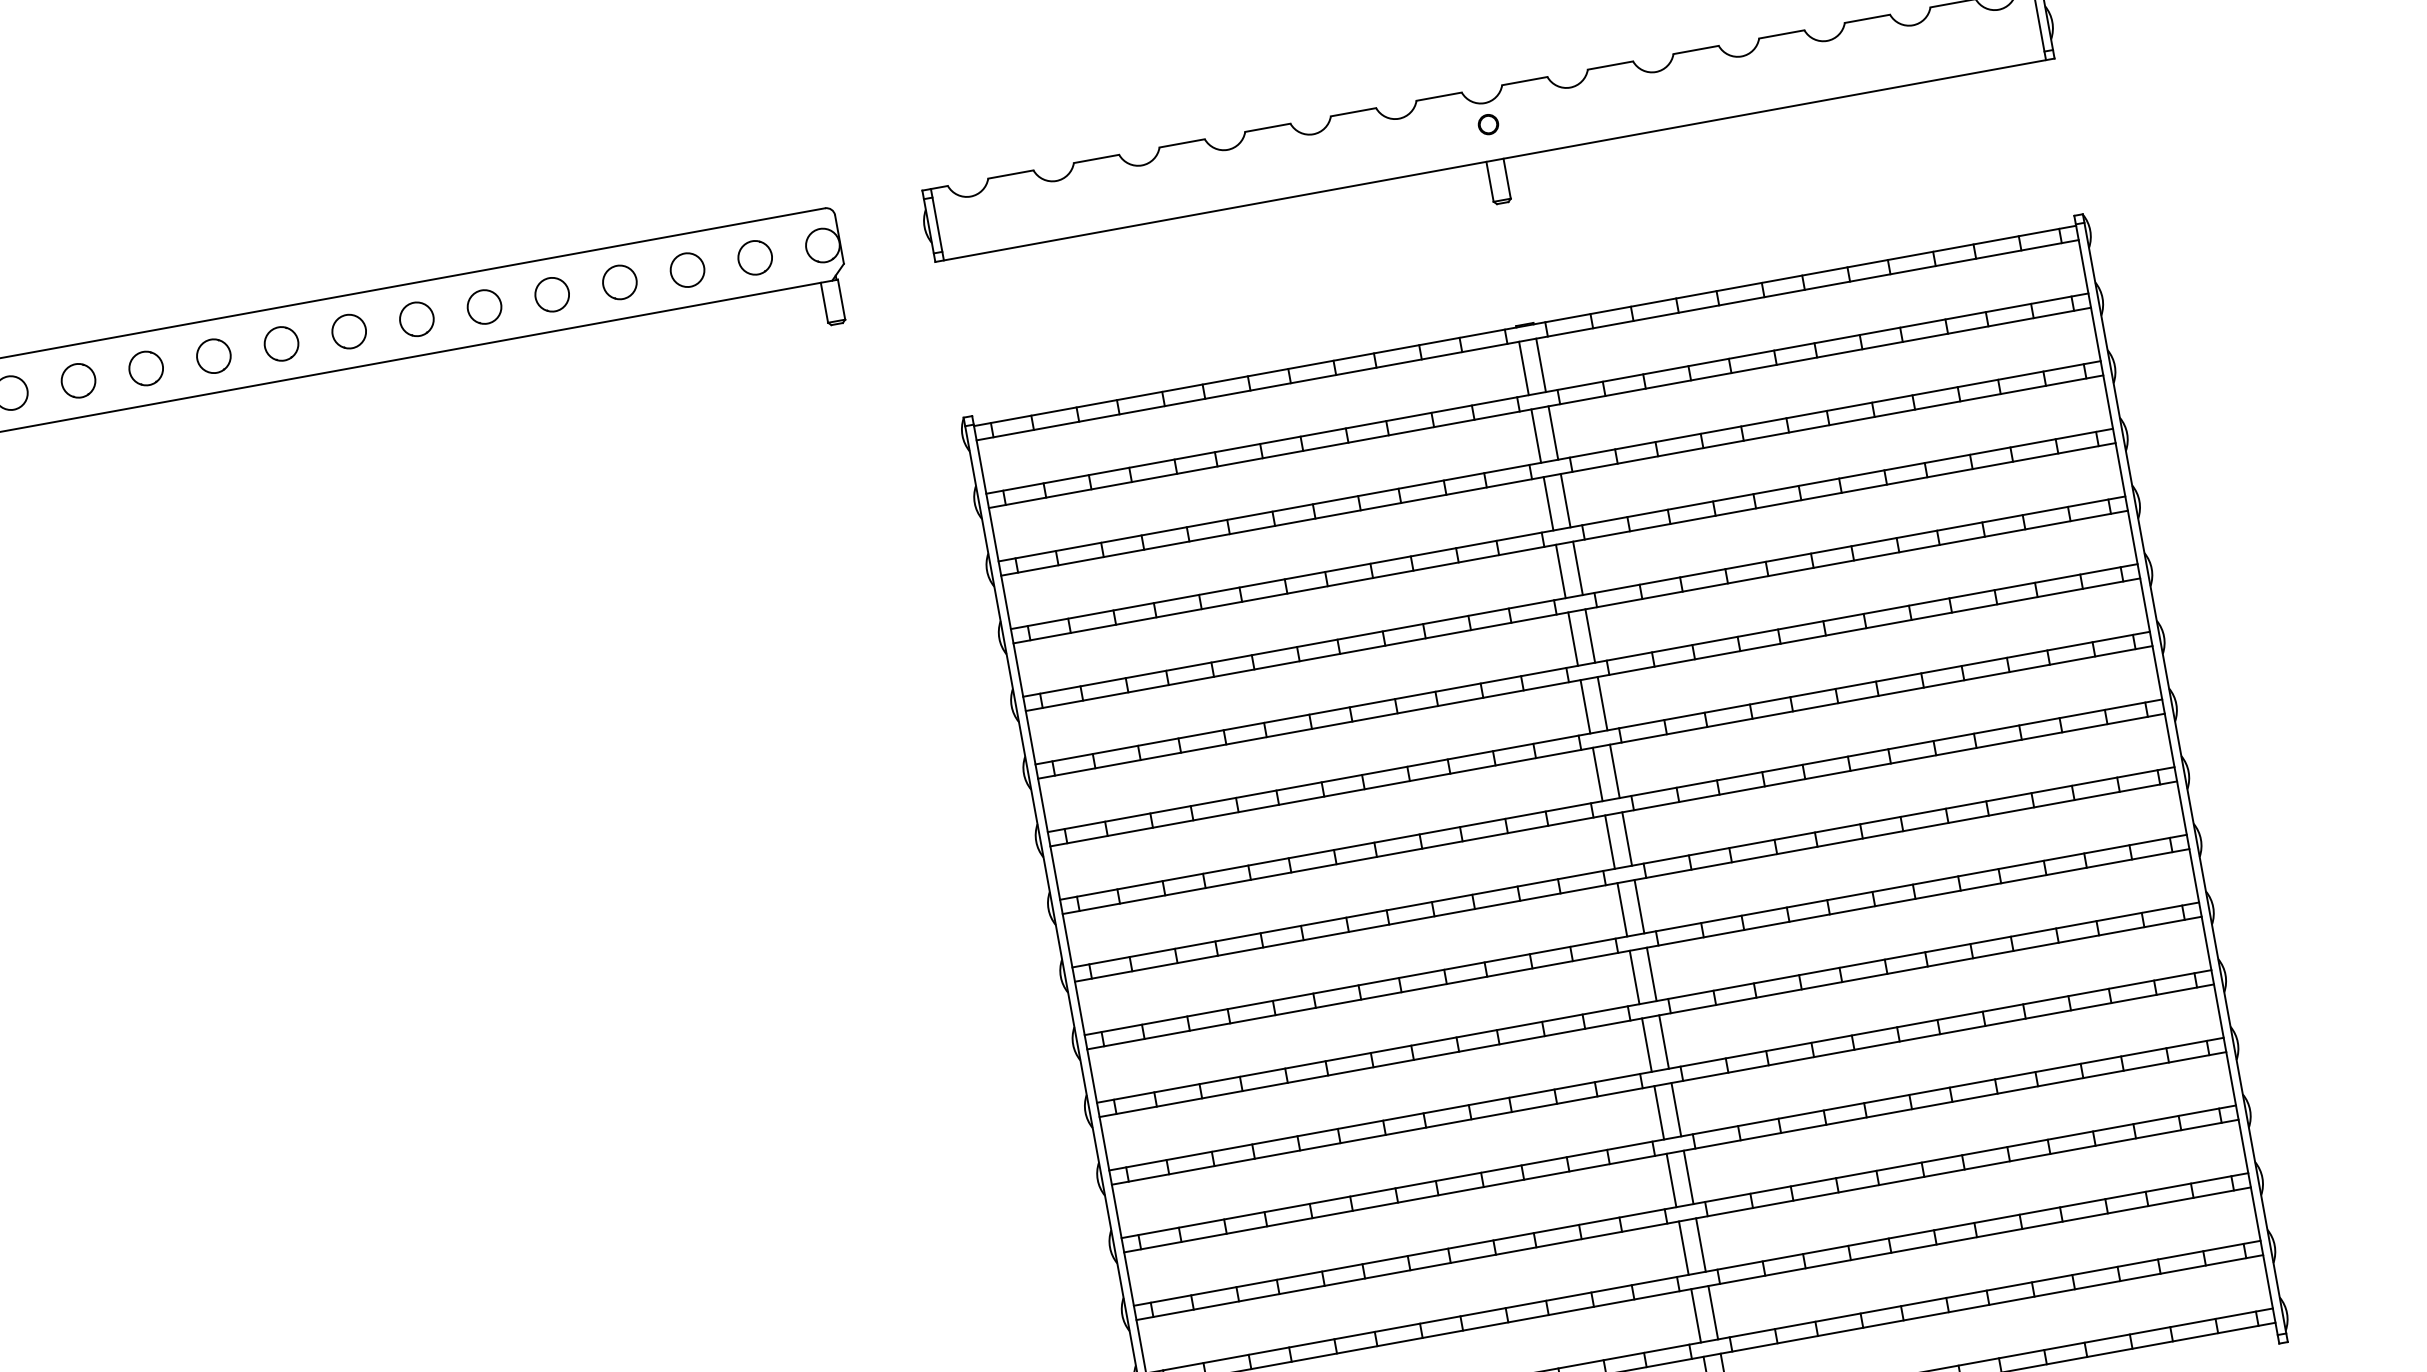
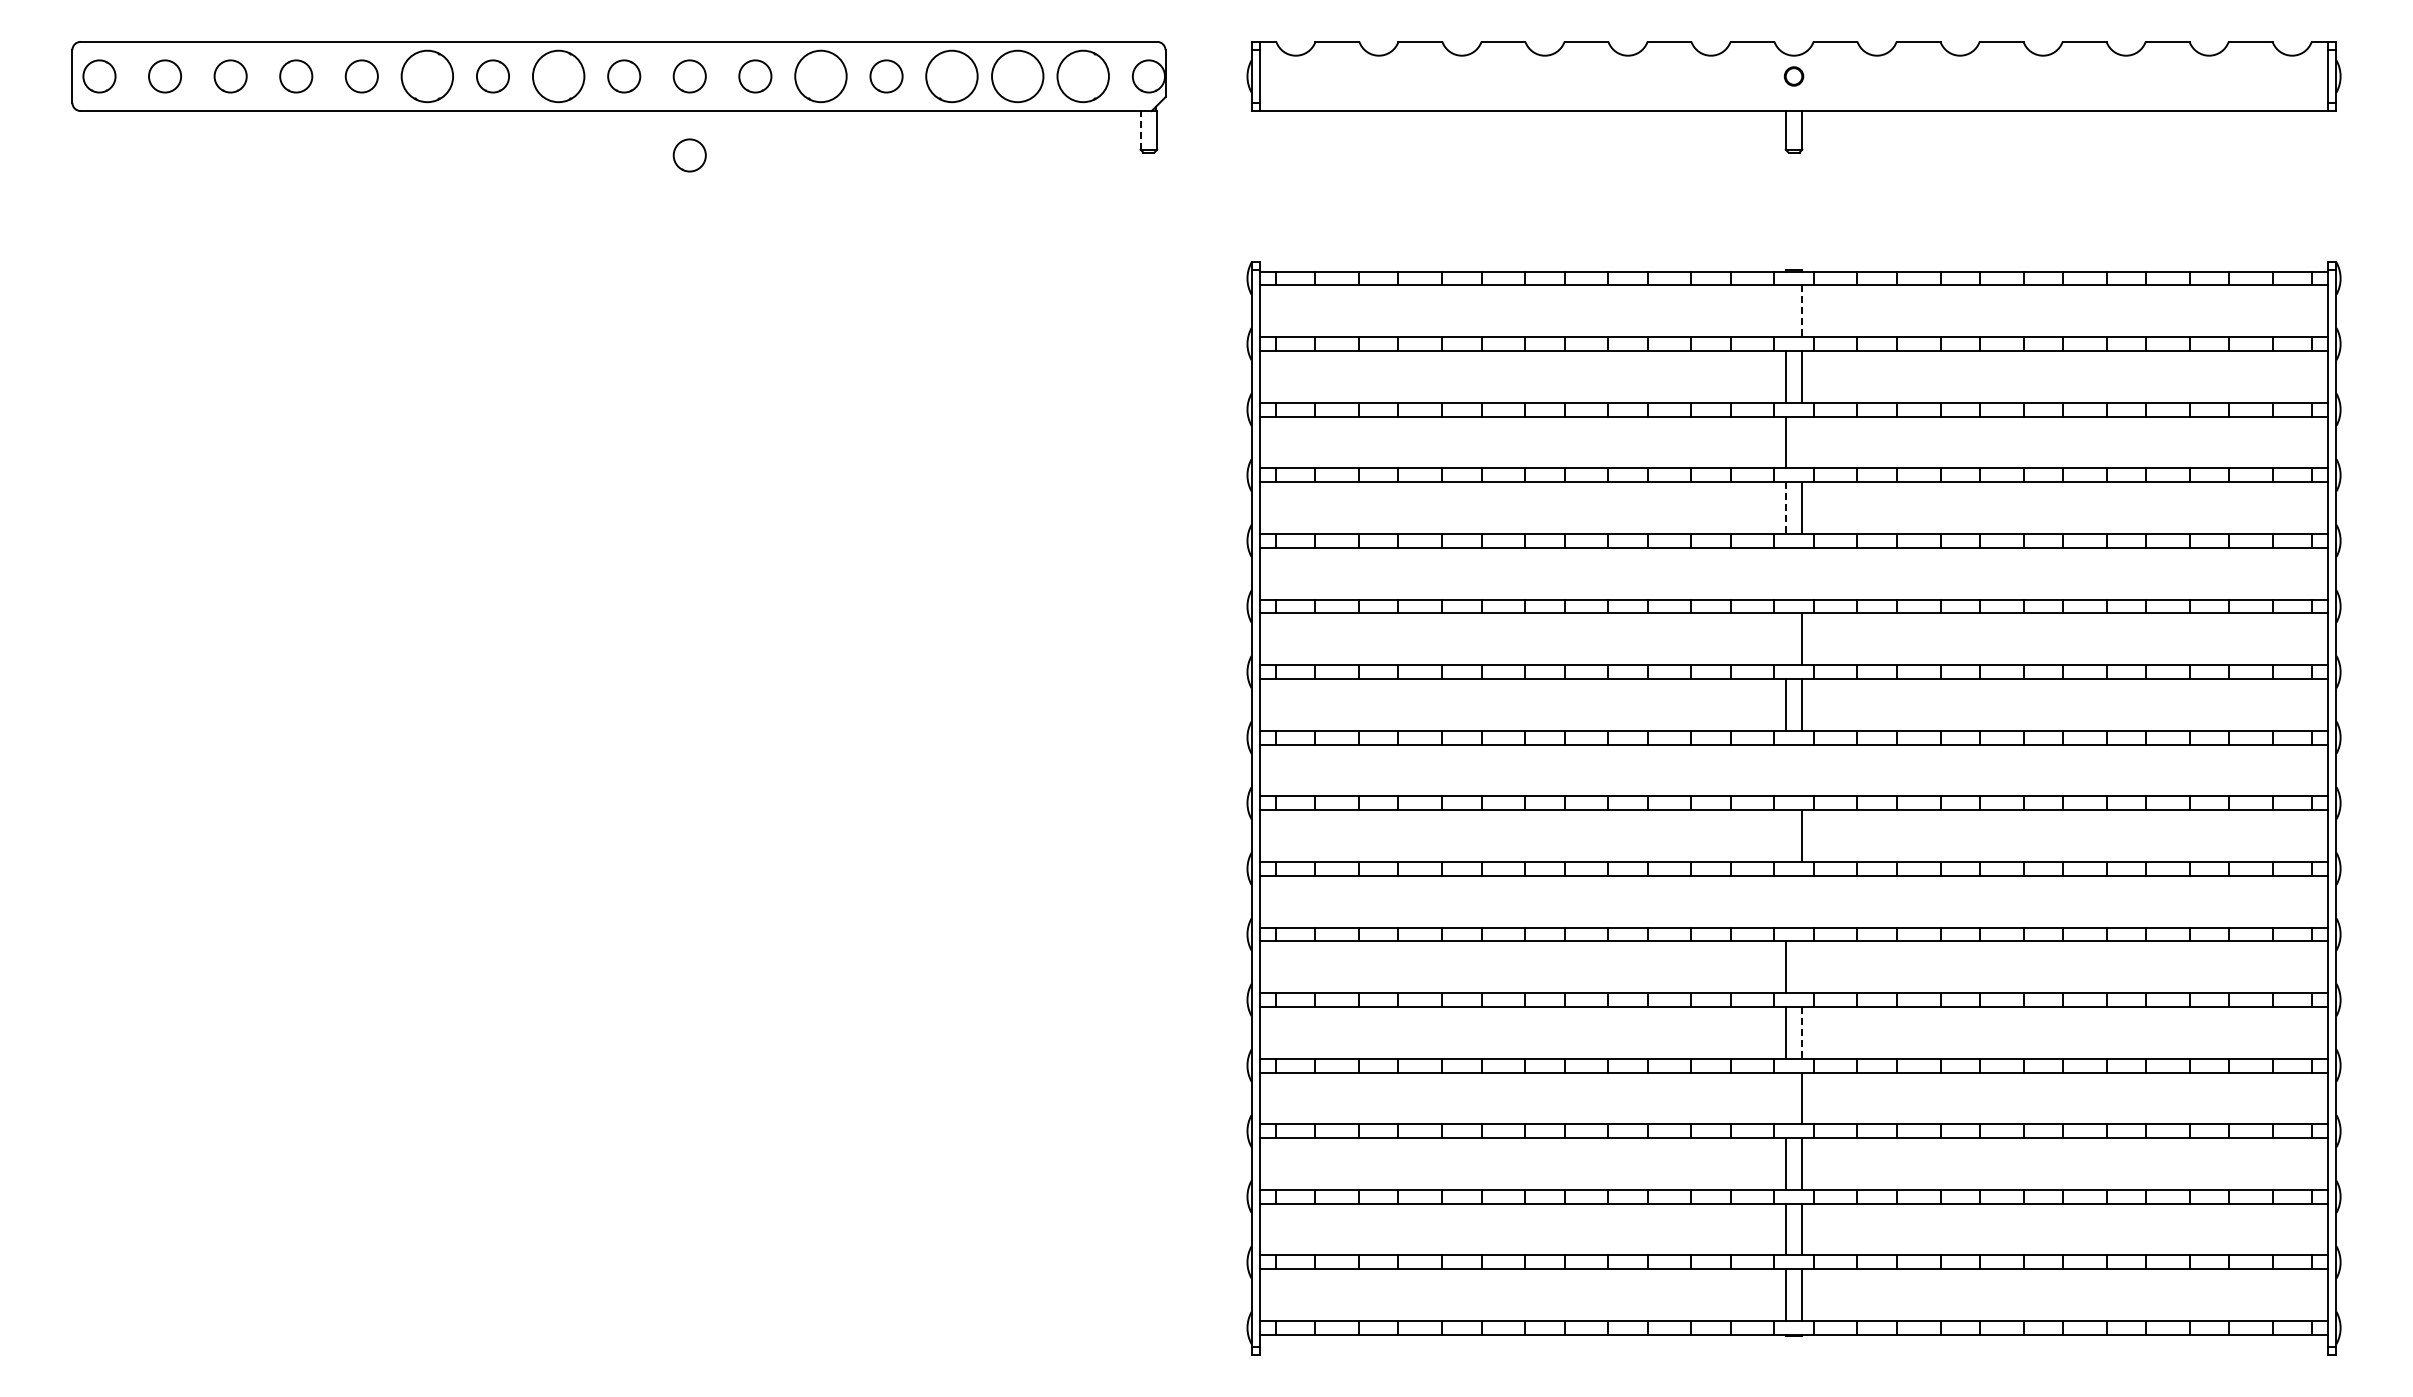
circle: (755, 257) -> (1083, 76), size x1.6
circle: (687, 270) -> (1017, 76), size x1.6
circle: (620, 282) -> (952, 76), size x1.6
line: (824, 301) -> (1140, 129), solid -> dashed
circle: (484, 307) -> (820, 76), size x1.6
circle: (213, 356) -> (558, 76), size x1.6
line: (1541, 365) -> (1802, 311), solid -> dashed
line: (1523, 368) -> (1785, 311), removed
circle: (78, 380) -> (427, 76), size x1.6
circle: (363, 413) -> (689, 155), added
line: (1565, 500) -> (1802, 442), removed
line: (1560, 571) -> (1785, 508), solid -> dashed
line: (1590, 635) -> (1802, 573), removed
line: (1572, 638) -> (1785, 573), removed
line: (1585, 707) -> (1785, 639), removed
line: (1627, 839) -> (1802, 770), removed
line: (1609, 842) -> (1785, 770), removed
line: (1621, 909) -> (1785, 835), removed
line: (1651, 974) -> (1802, 901), removed
line: (1634, 977) -> (1785, 901), removed
line: (1664, 1042) -> (1802, 967), removed
line: (1676, 1109) -> (1802, 1032), solid -> dashed
line: (1671, 1180) -> (1785, 1098), removed

